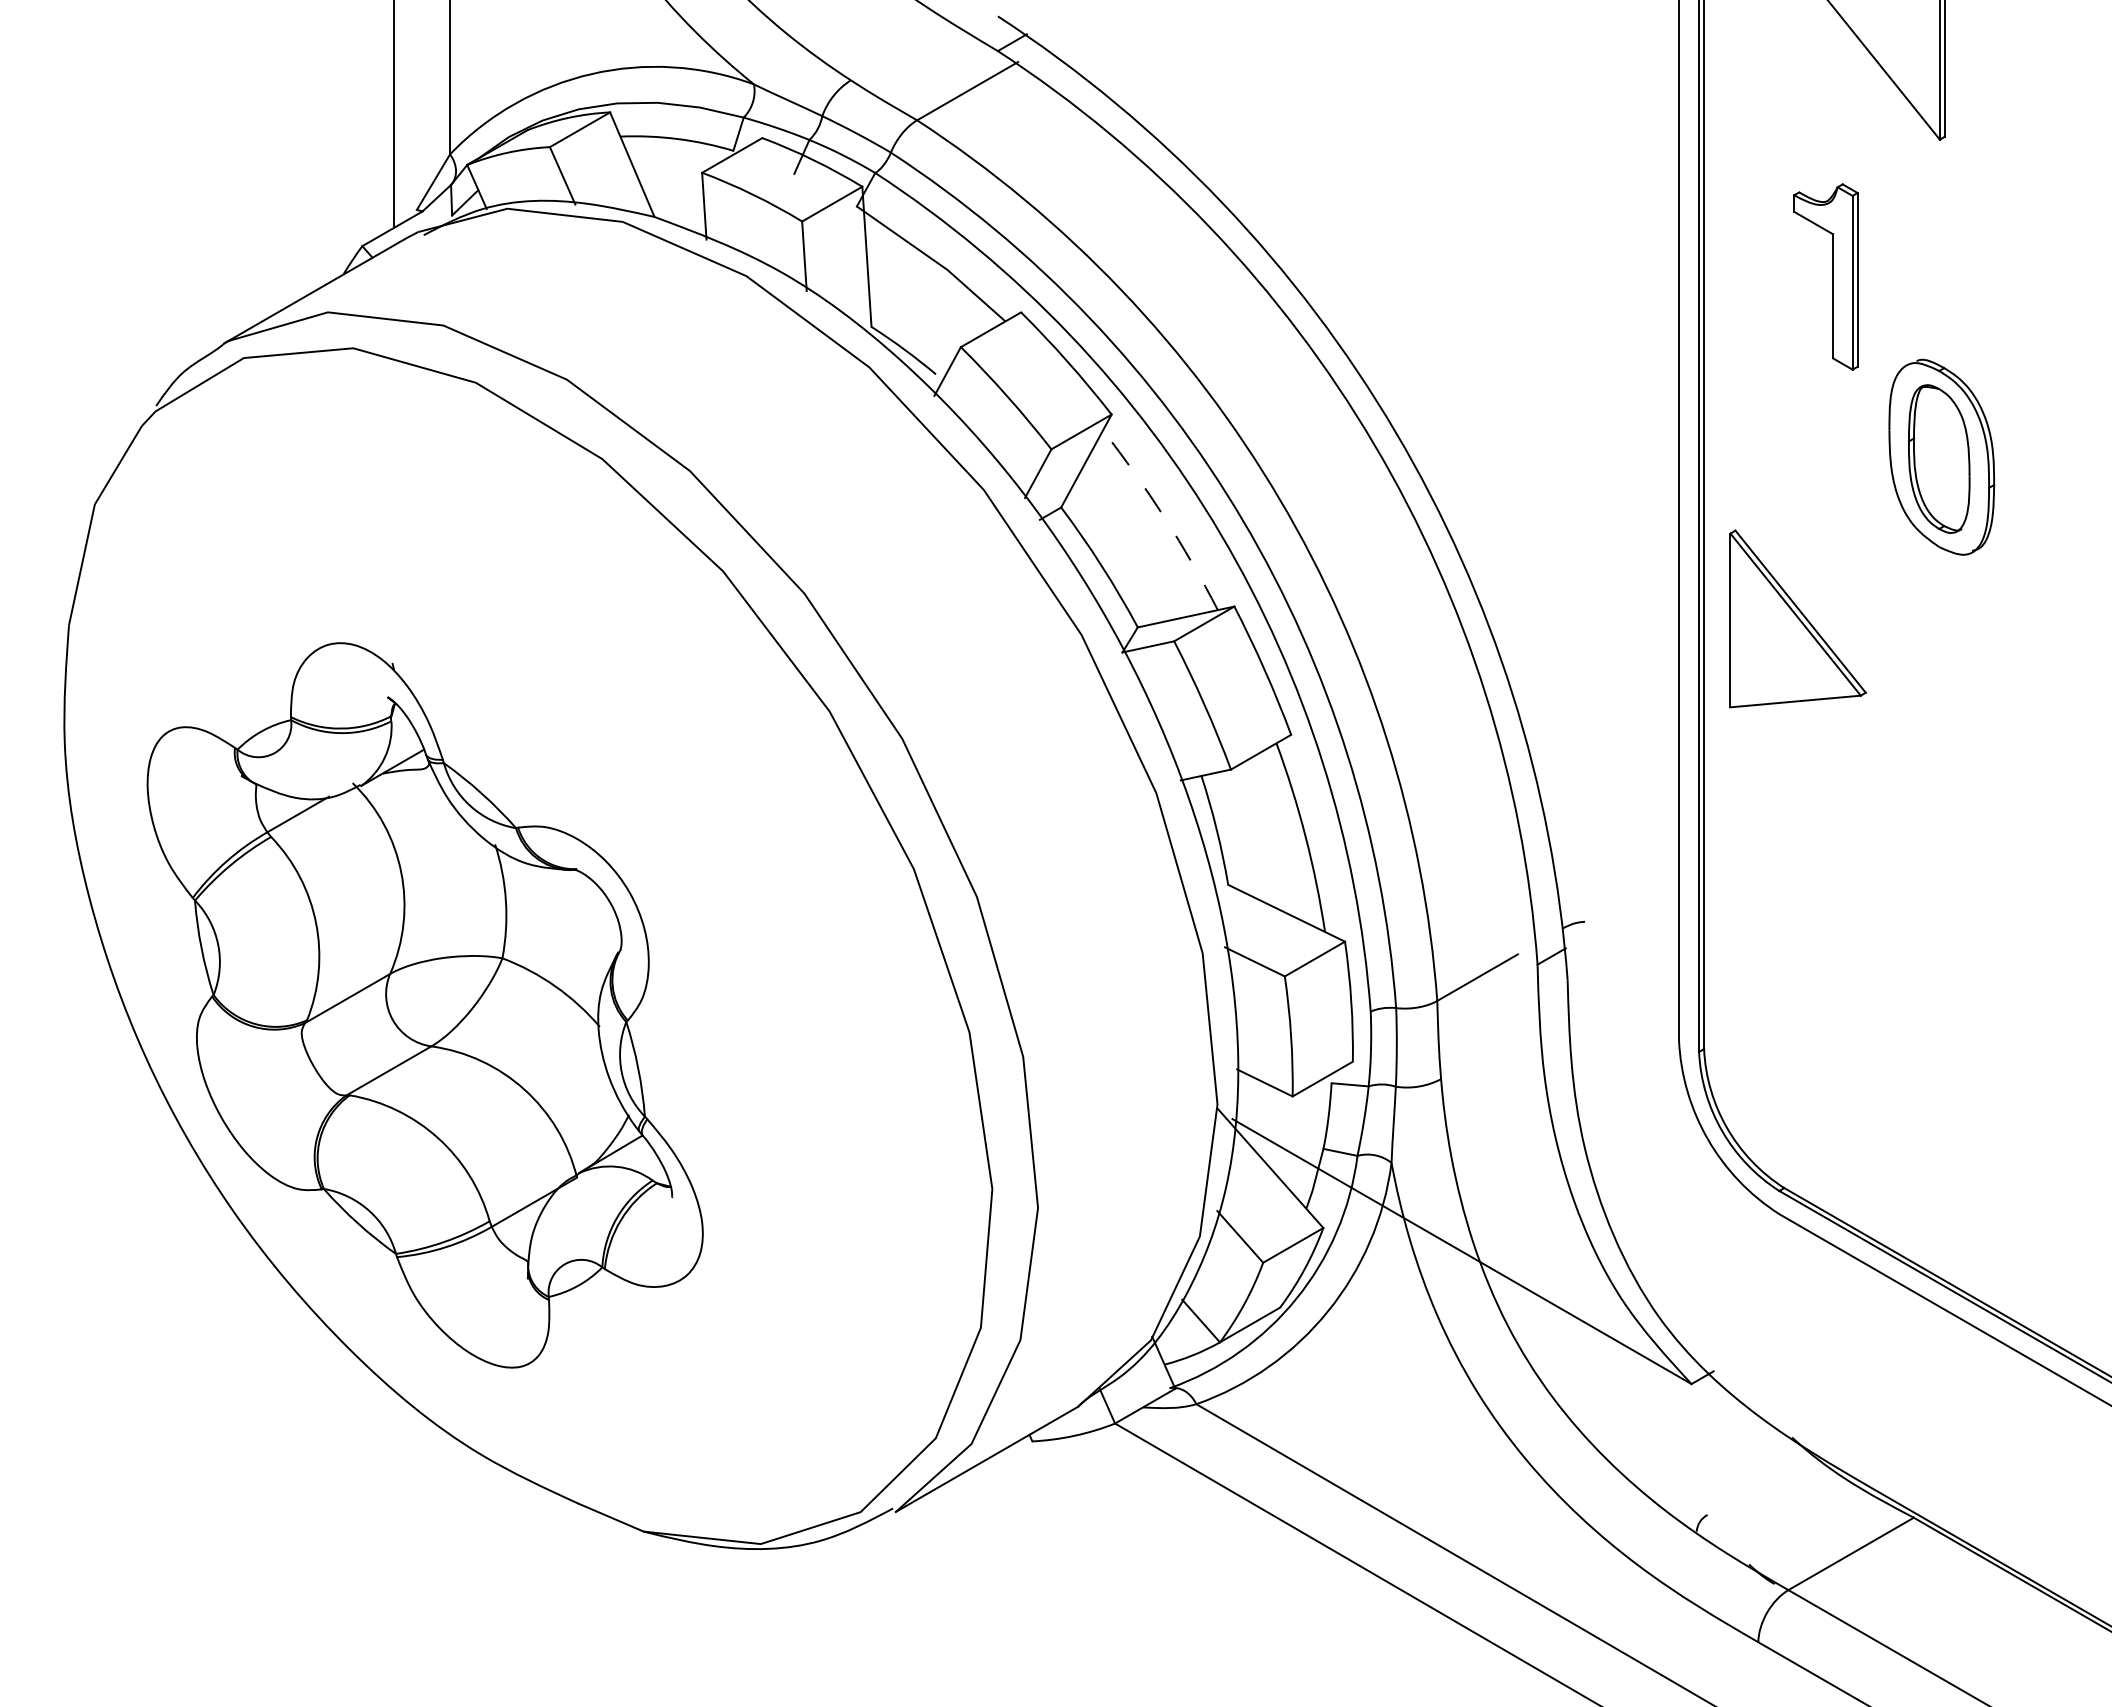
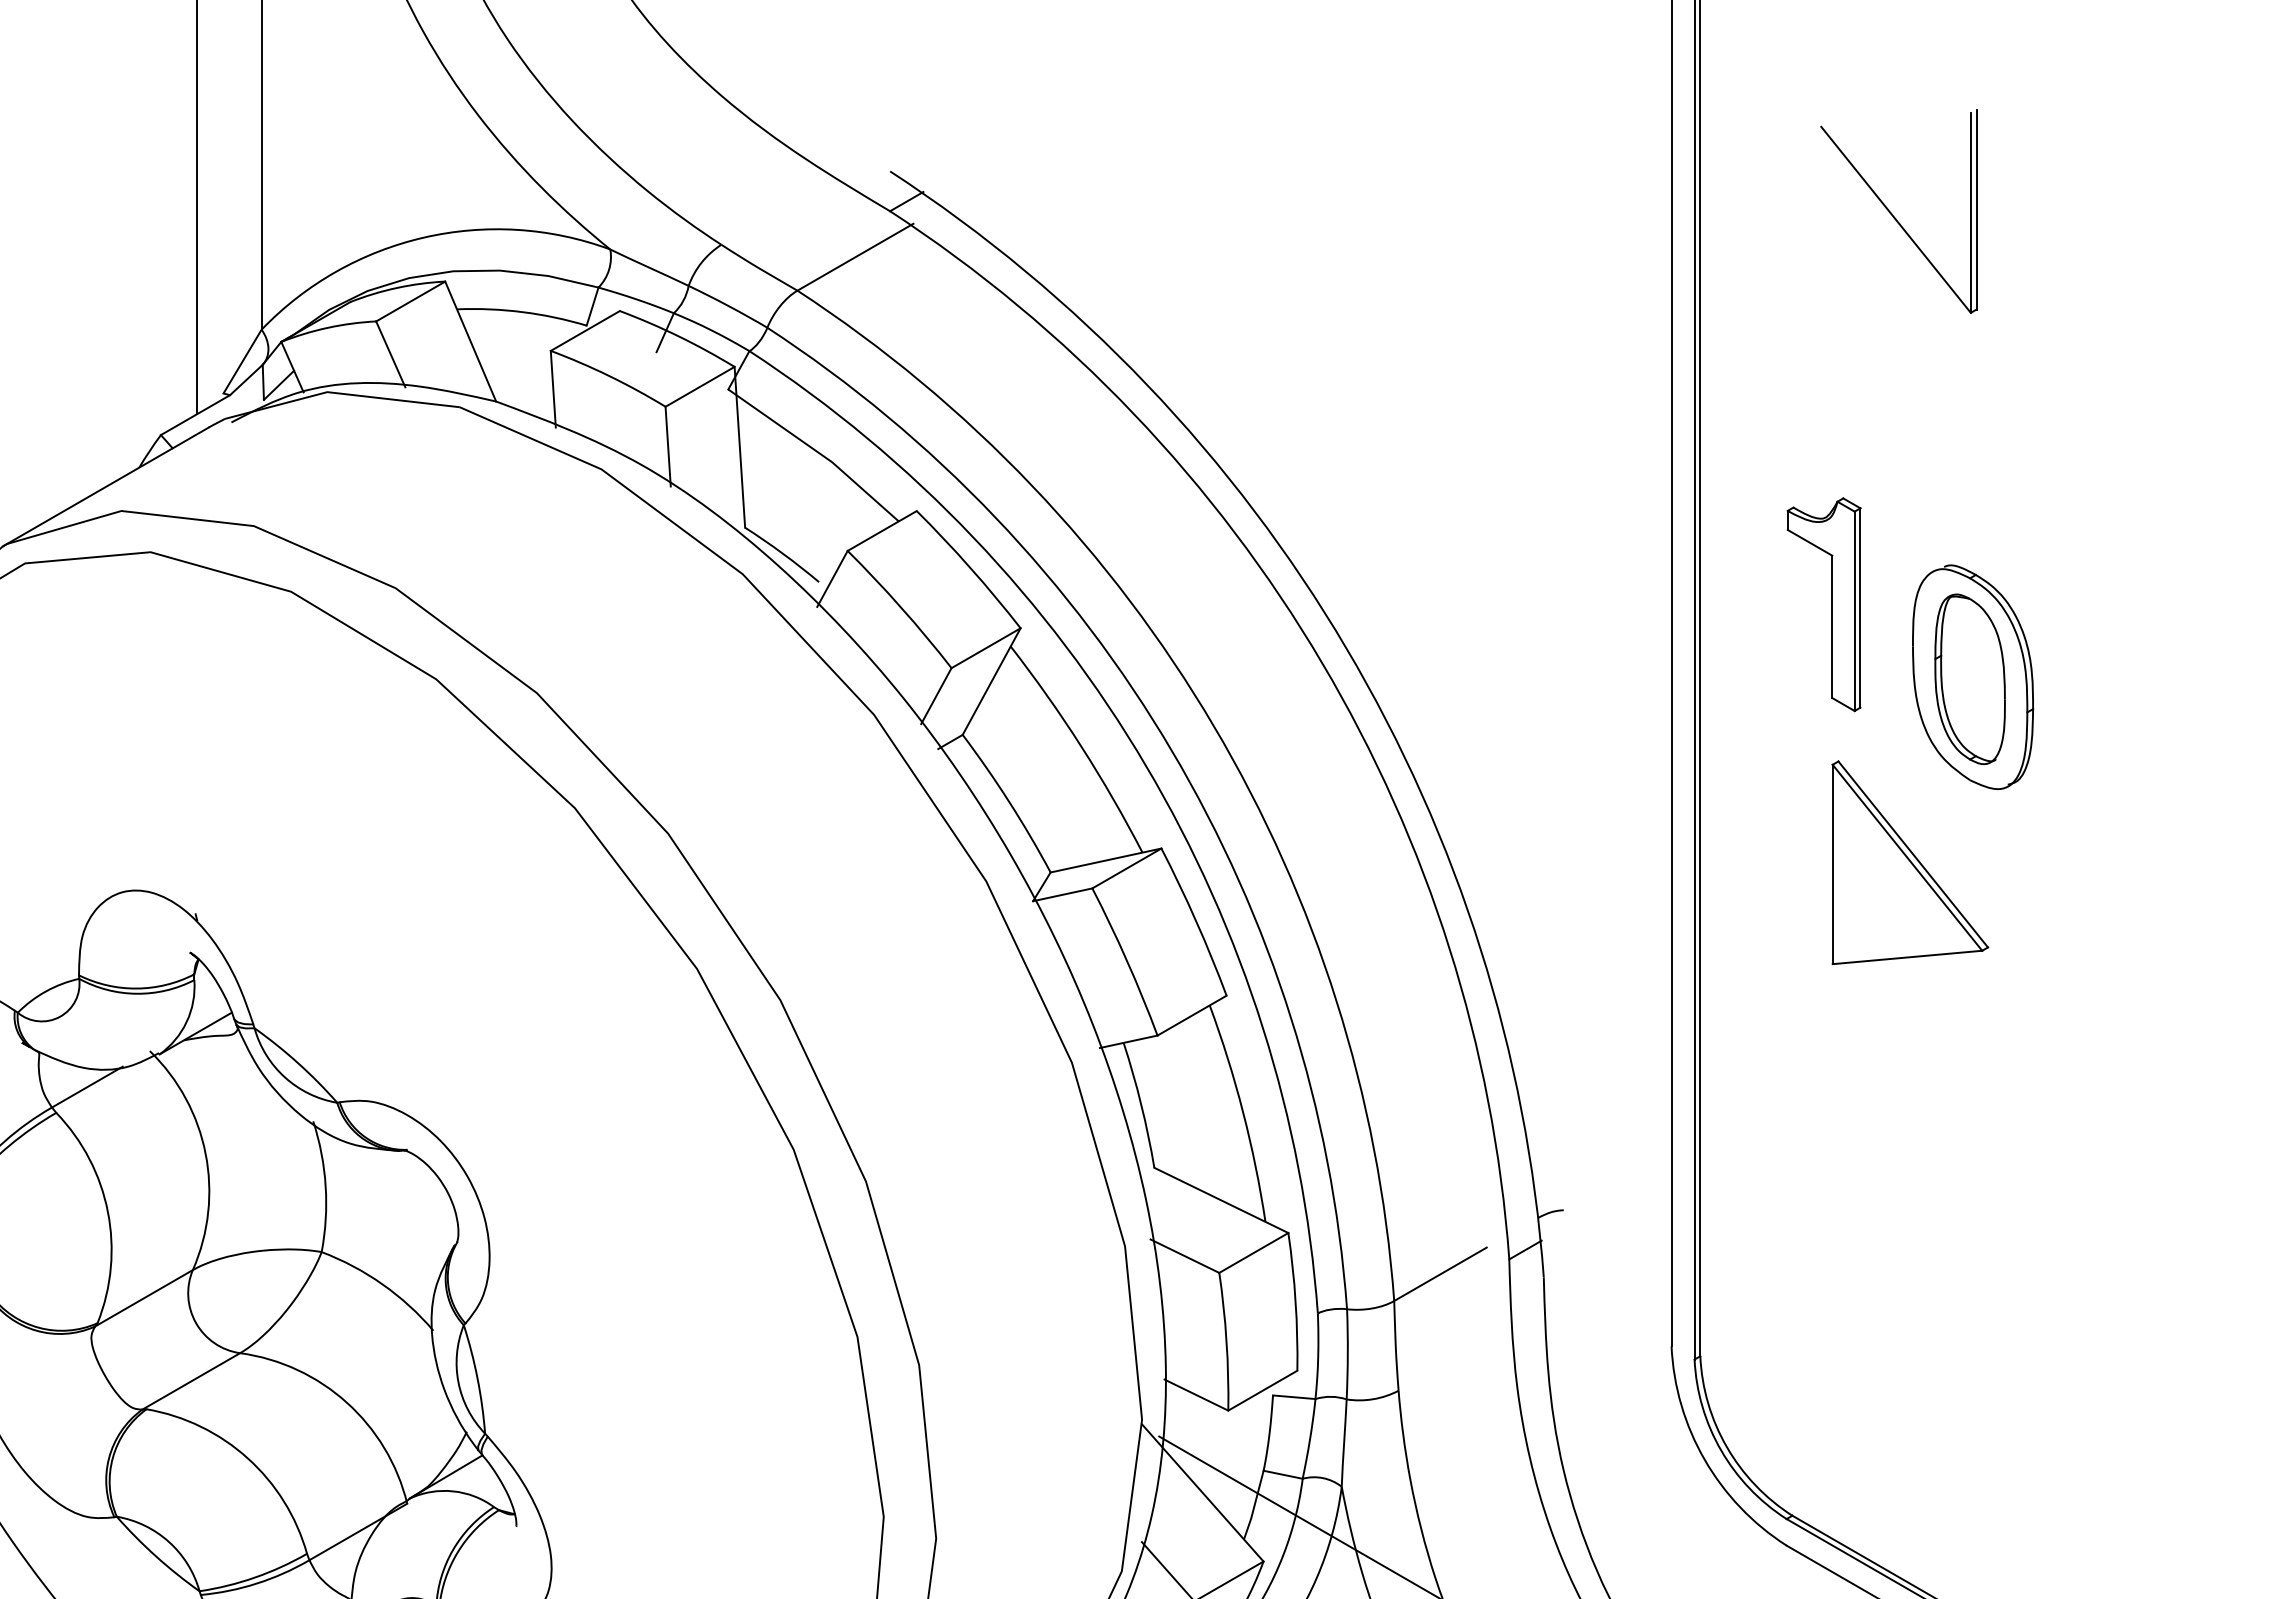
part: (1832, 276) -> (1831, 604), moved
arc: (1164, 517) -> (1081, 746), dashed -> solid
part: (1797, 618) -> (1909, 862), moved

